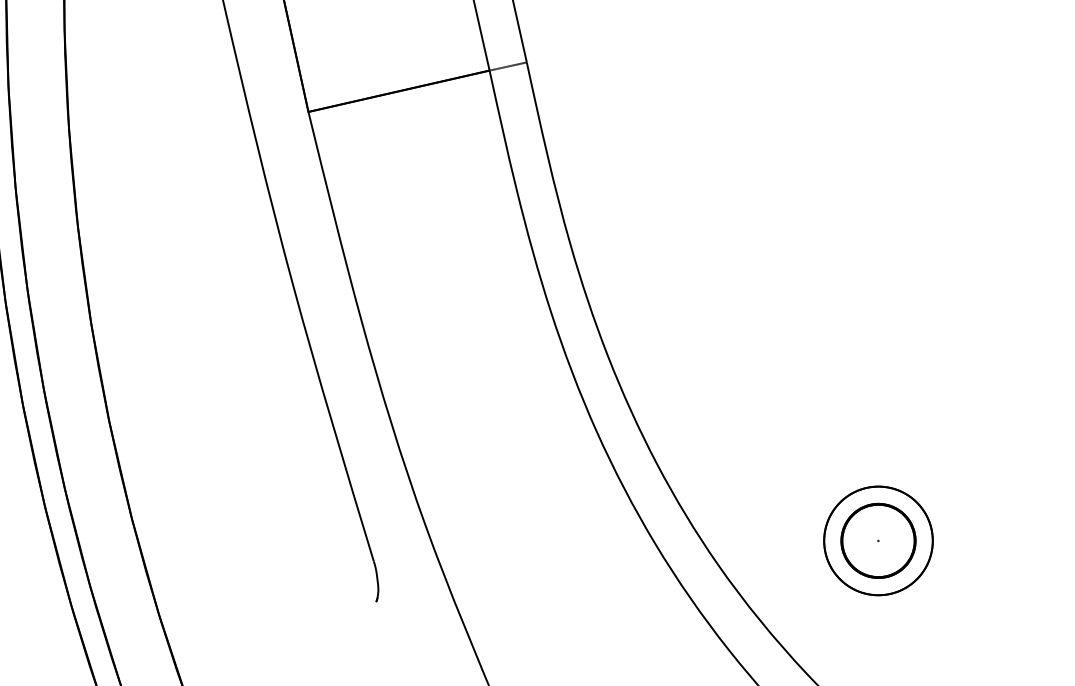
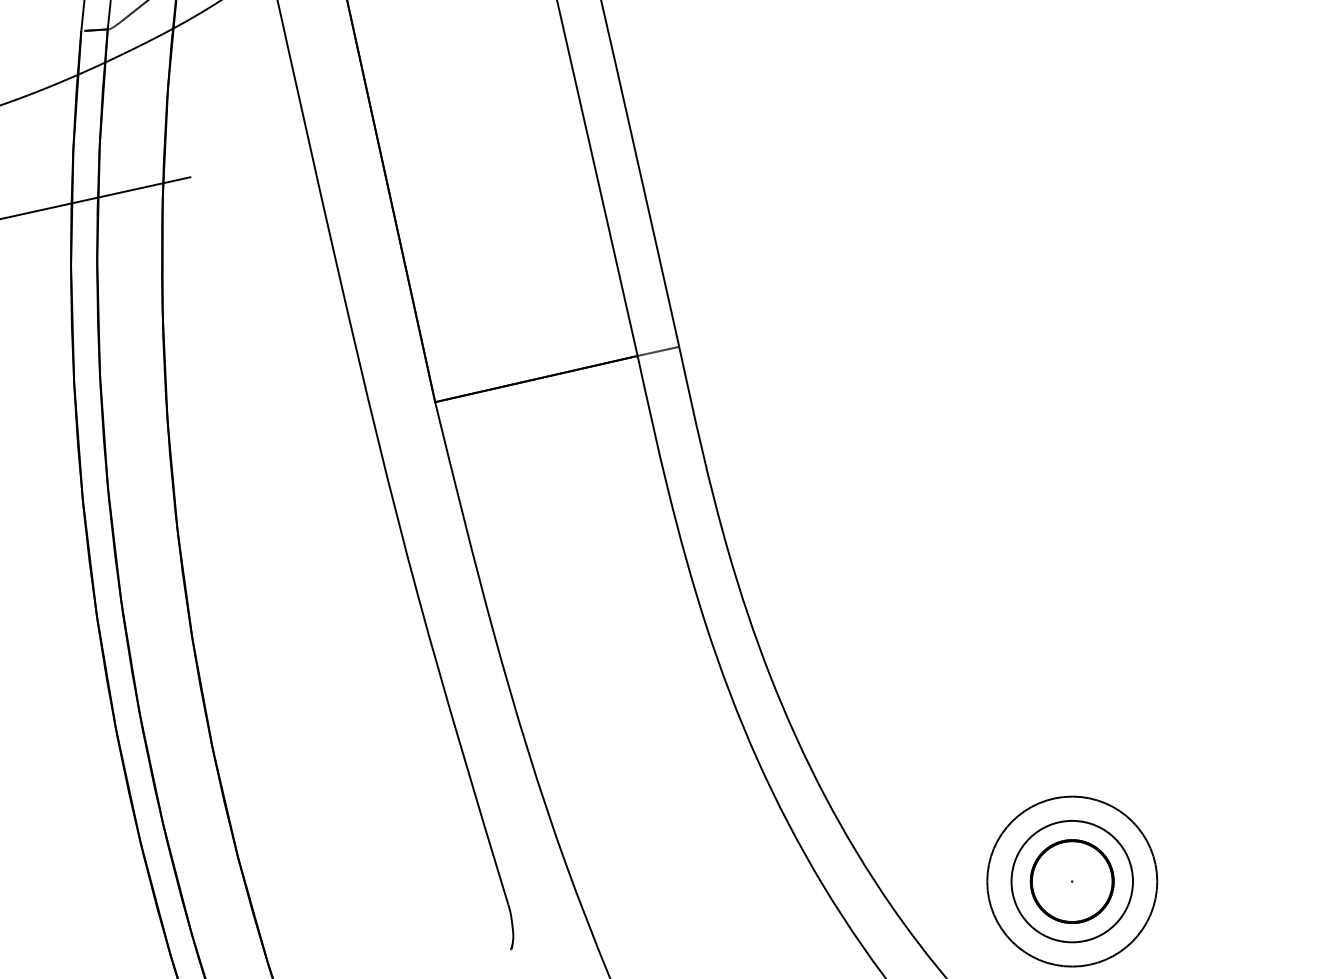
circle: (877, 540) -> (1071, 881), size x1.4

